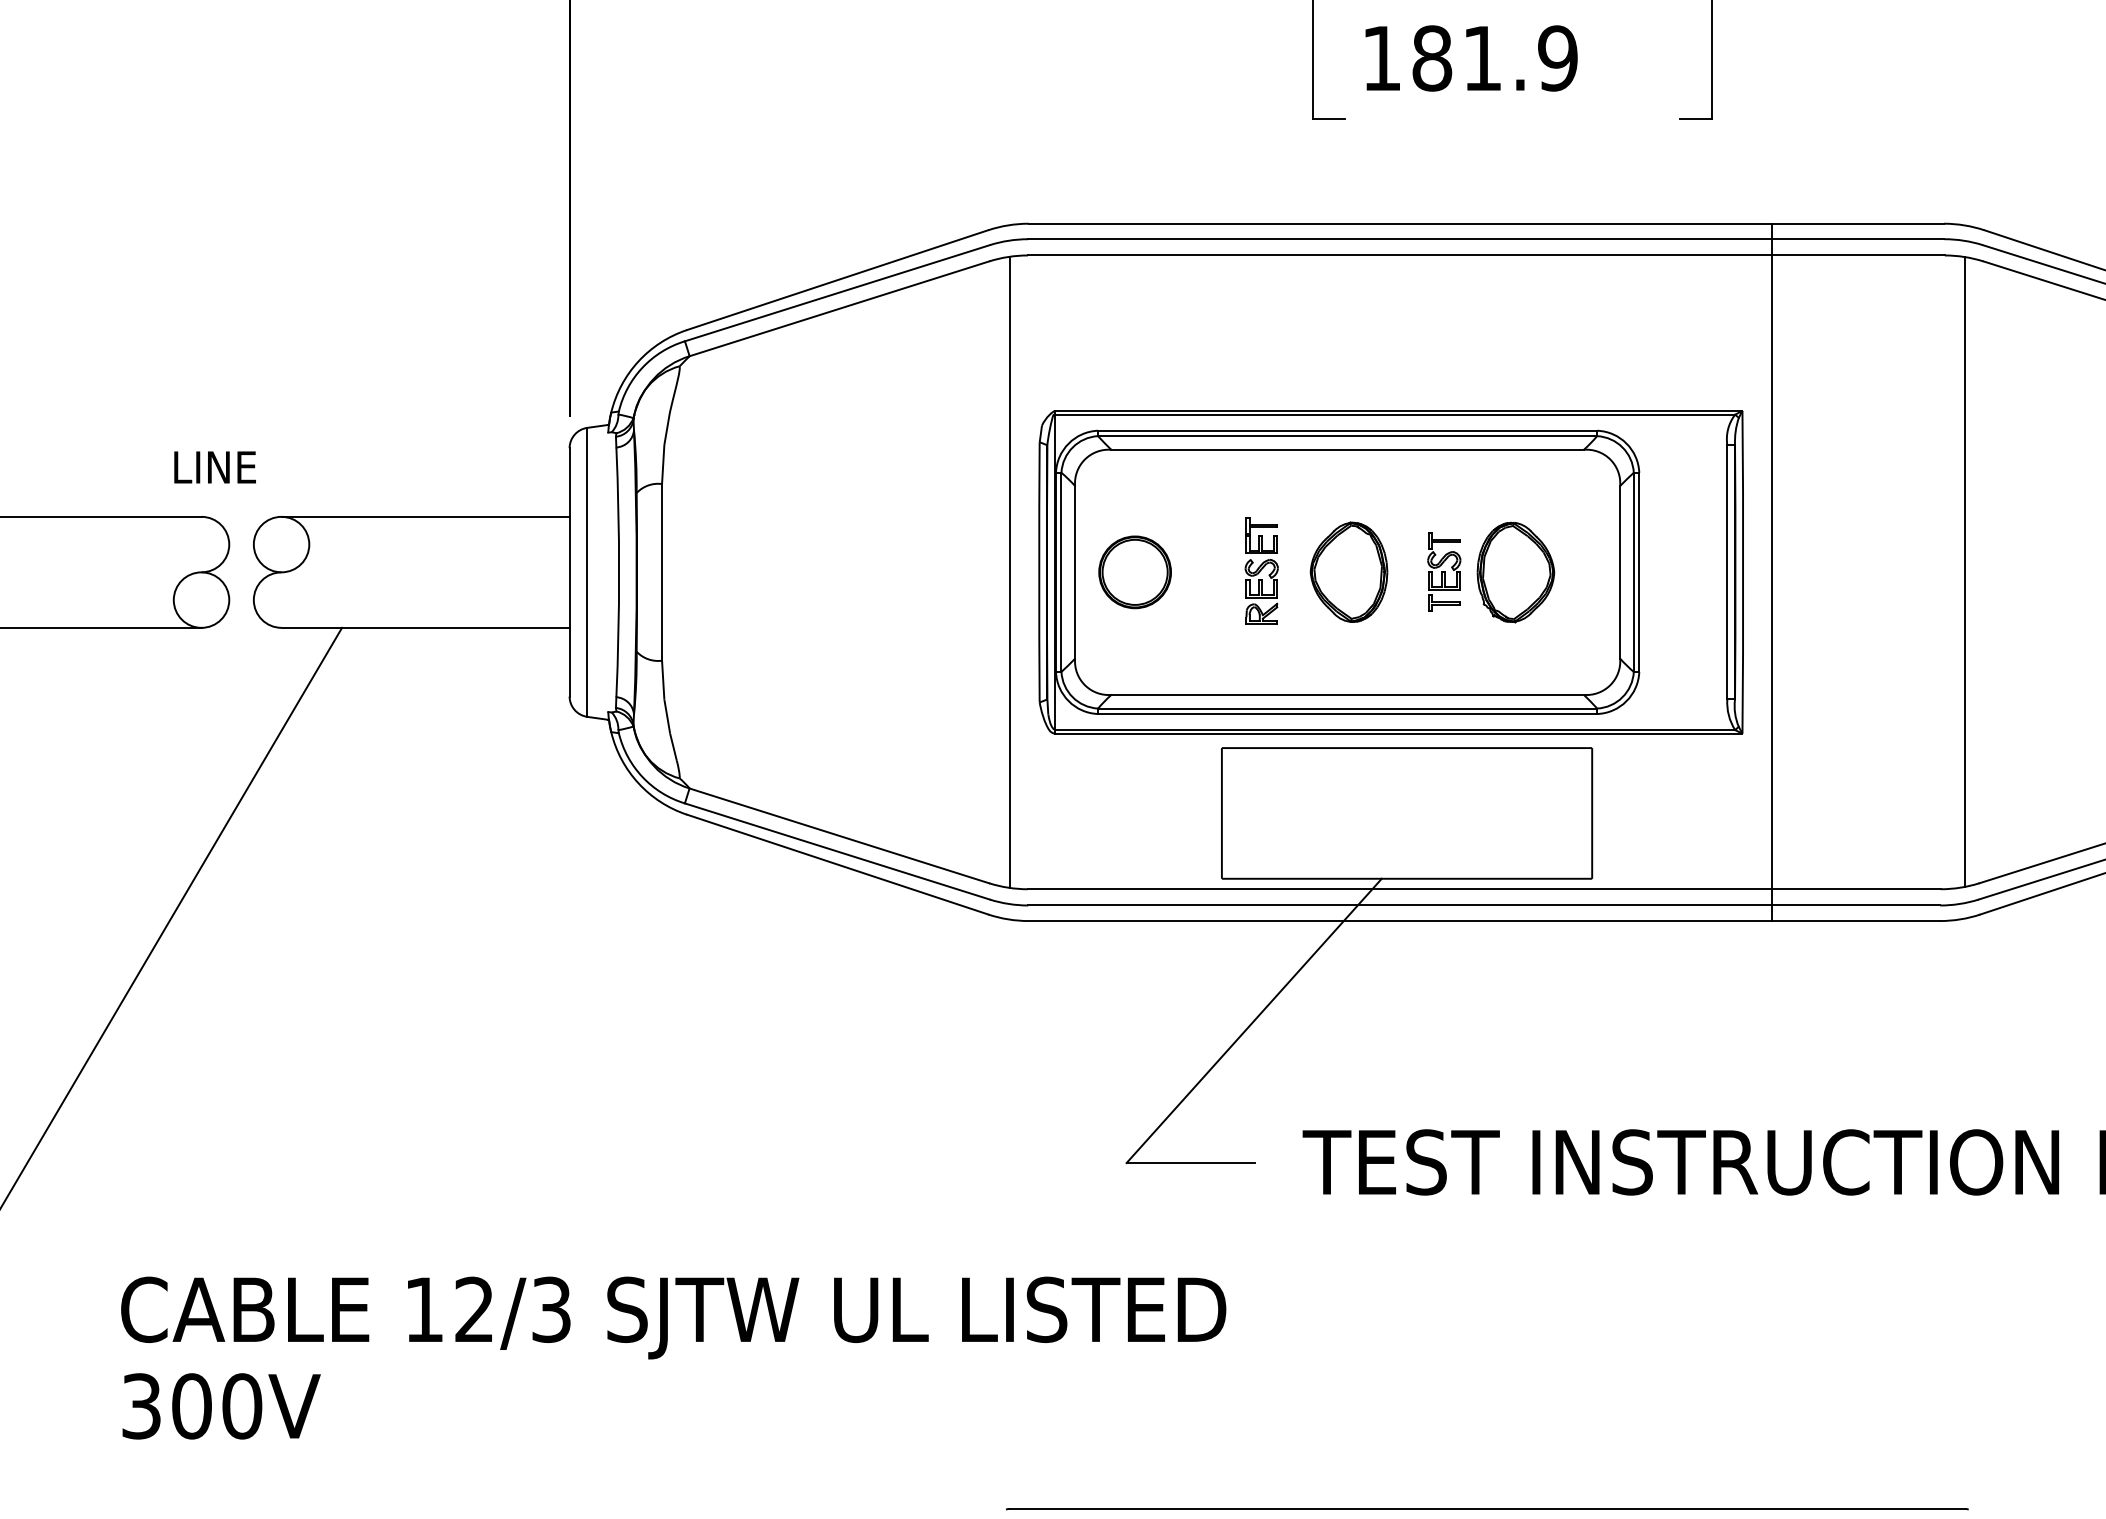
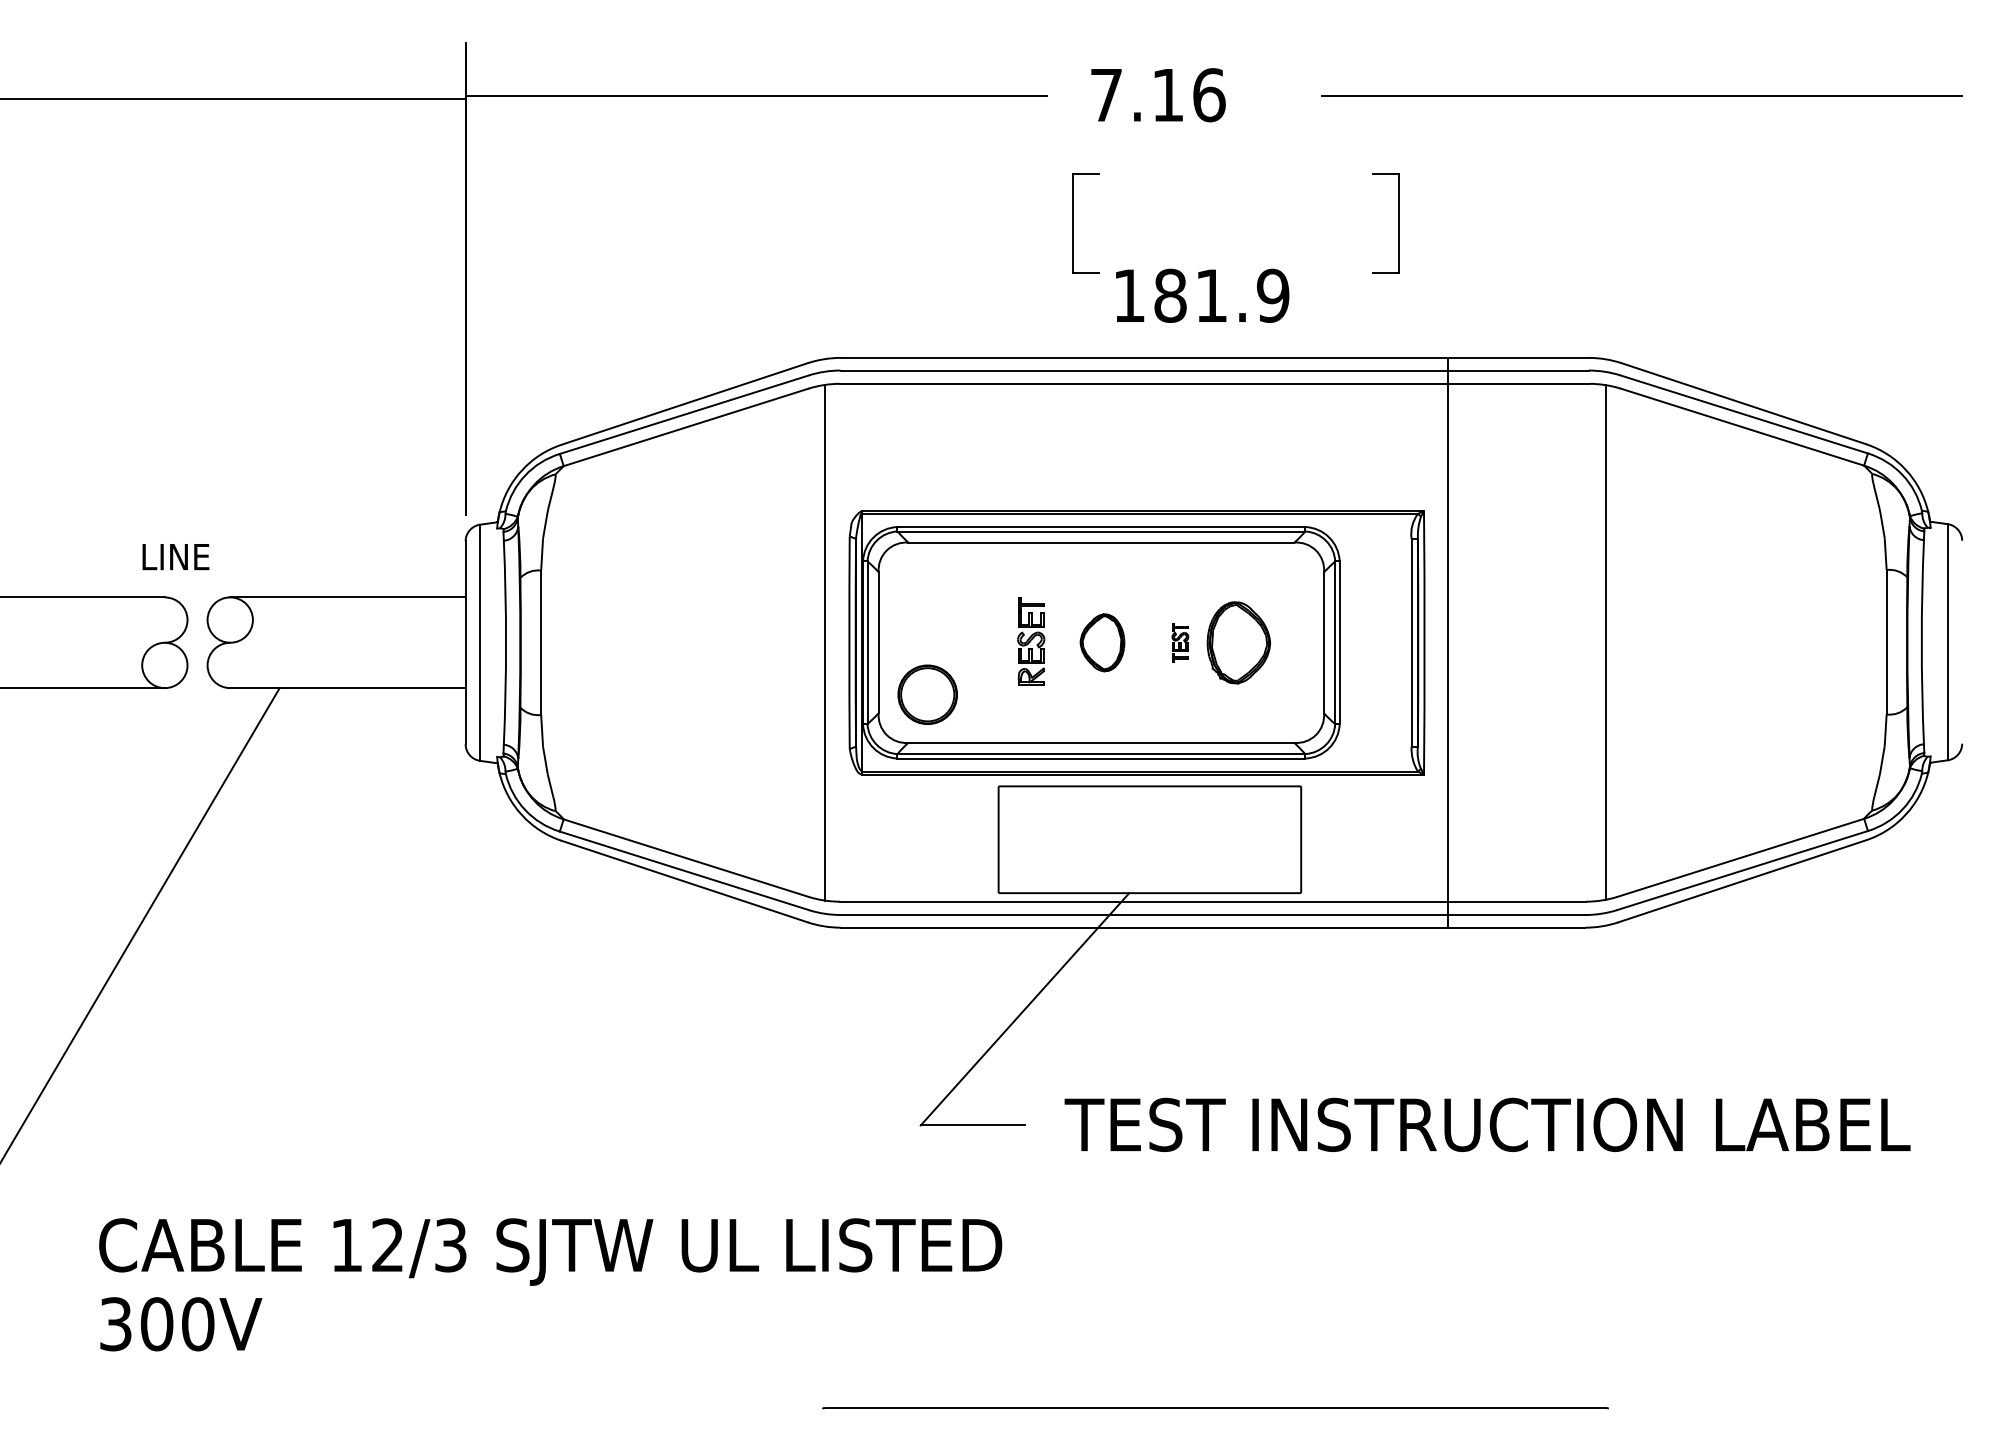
text: (1471, 58) -> (1202, 295), moved
part: (1134, 572) -> (927, 694), moved
part: (1349, 572) -> (1102, 642), size x0.7
part: (1444, 572) -> (1180, 642), size x0.6

